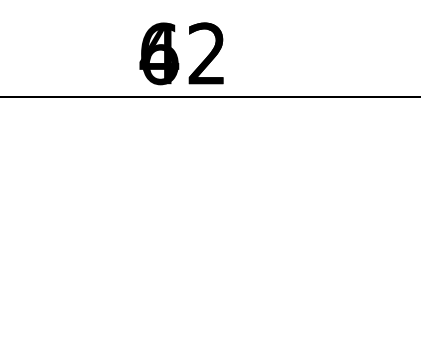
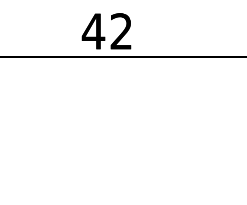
text: (159, 53) -> (93, 31), 62 -> 42

